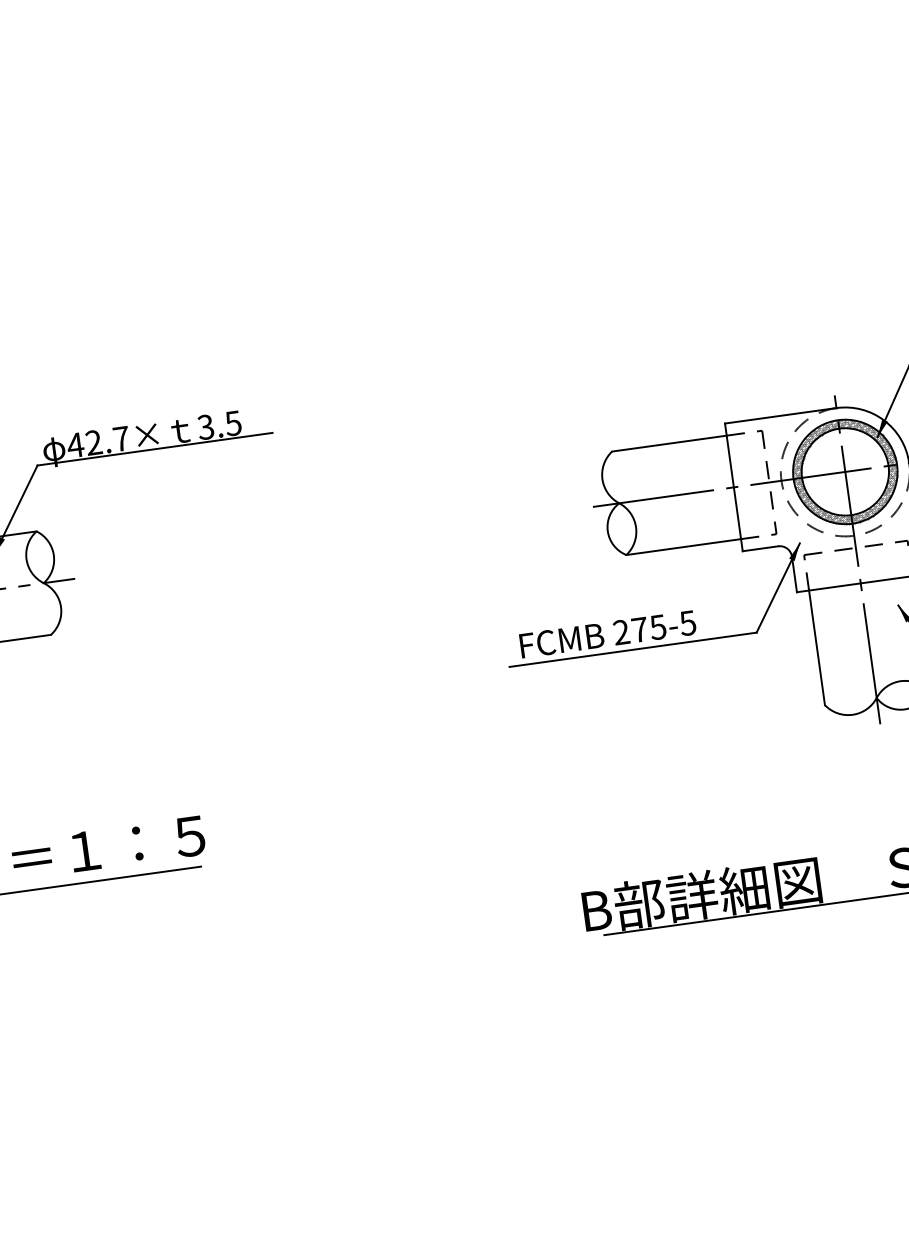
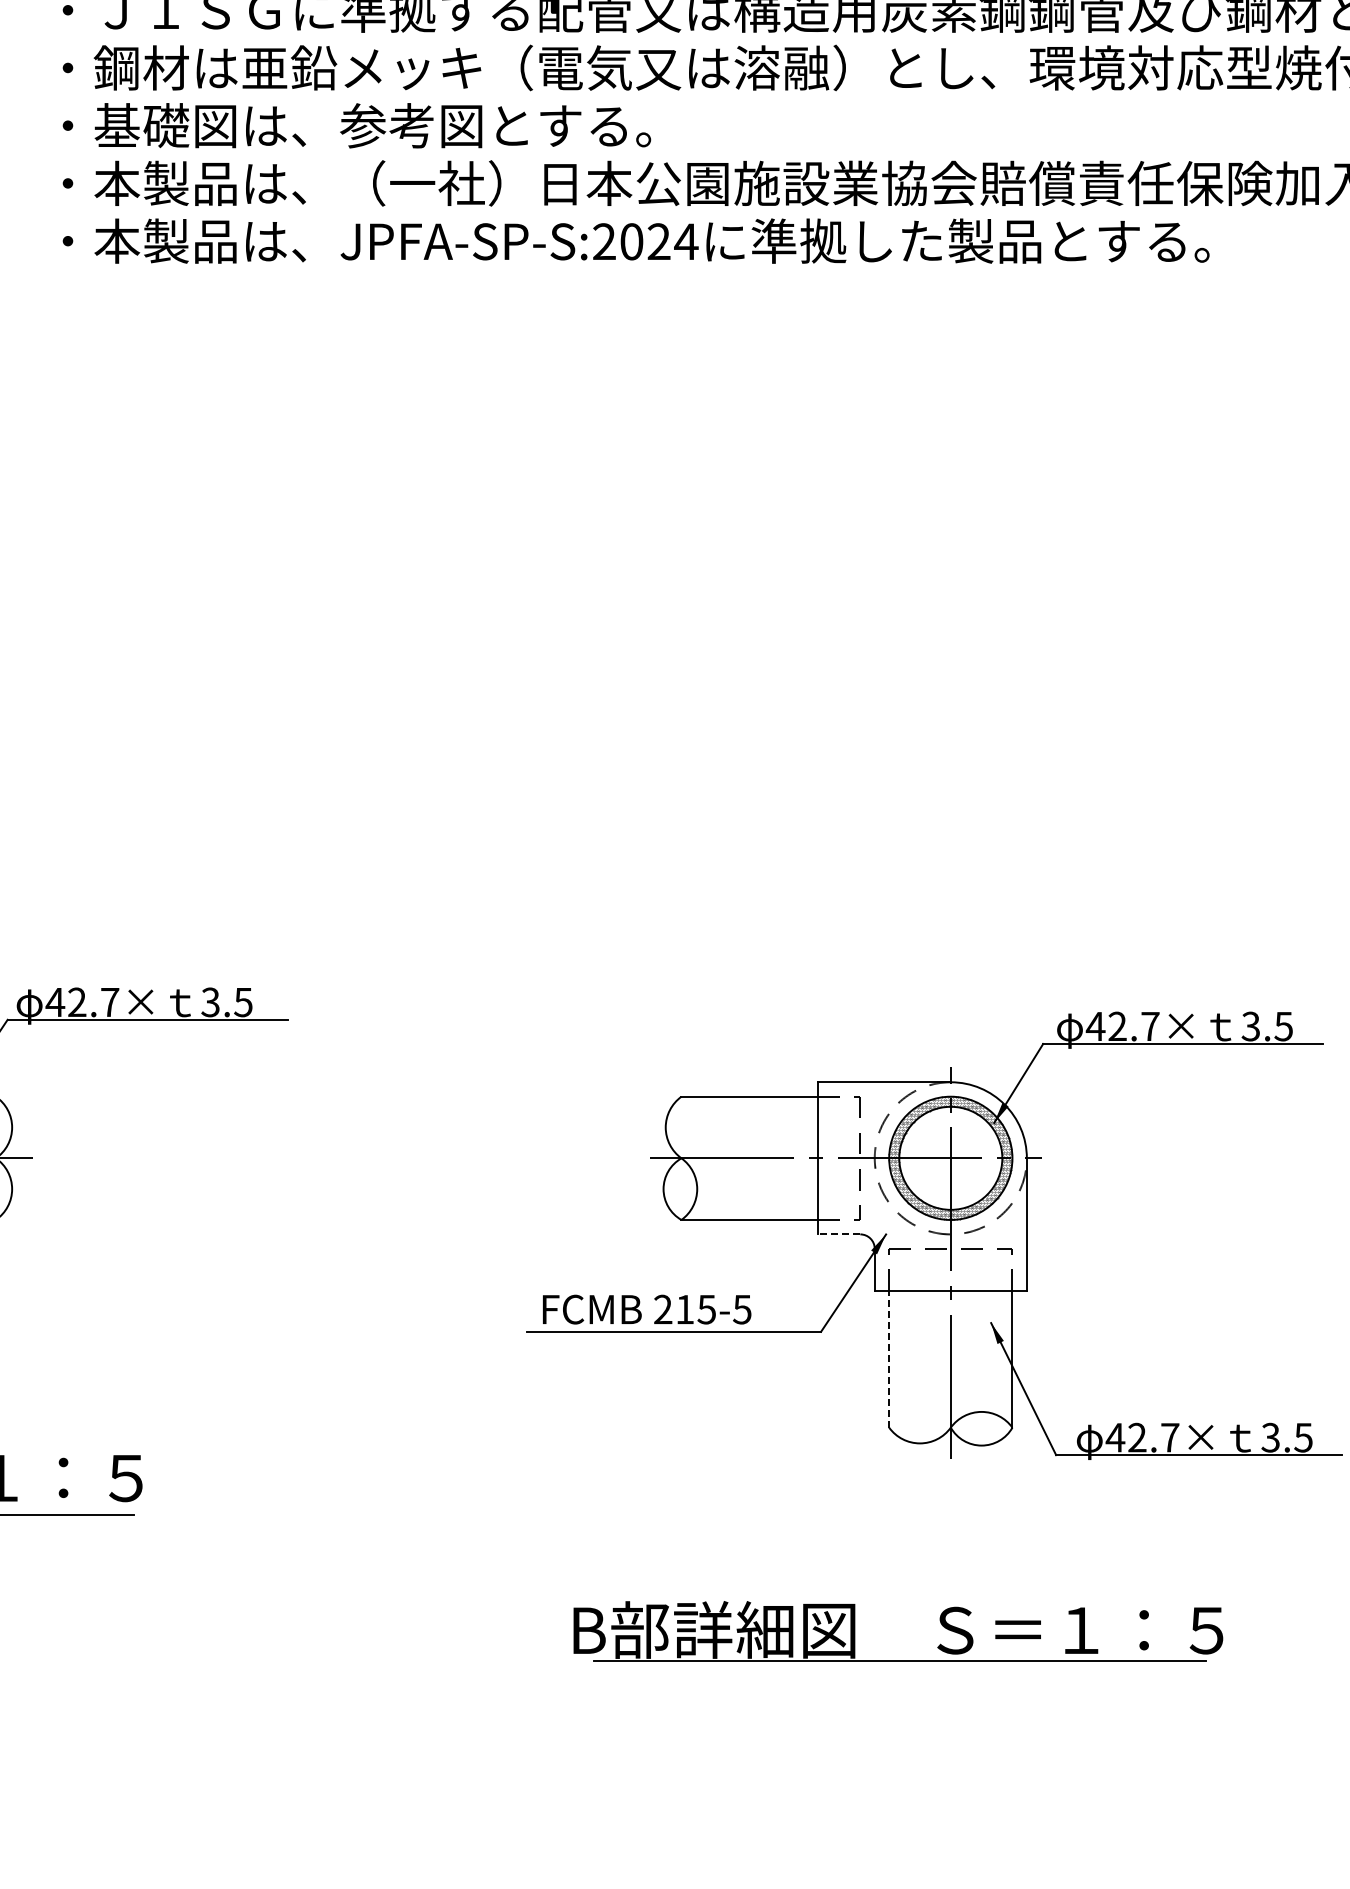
line: (759, 548) -> (838, 1234), solid -> dashed
text: (640, 629) -> (685, 1309), 275-5 -> 215-5
line: (817, 647) -> (889, 1358), solid -> dashed

